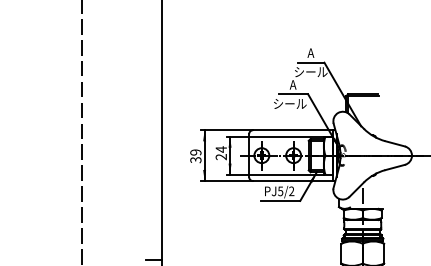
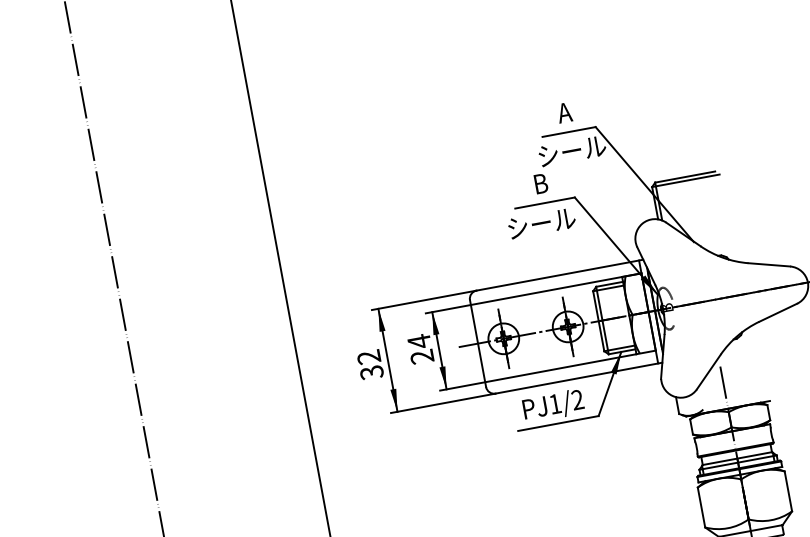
text: (292, 84) -> (539, 183), A -> B
text: (196, 152) -> (370, 356), 39 -> 32
text: (280, 191) -> (555, 404), PJ5/2 -> PJ1/2

